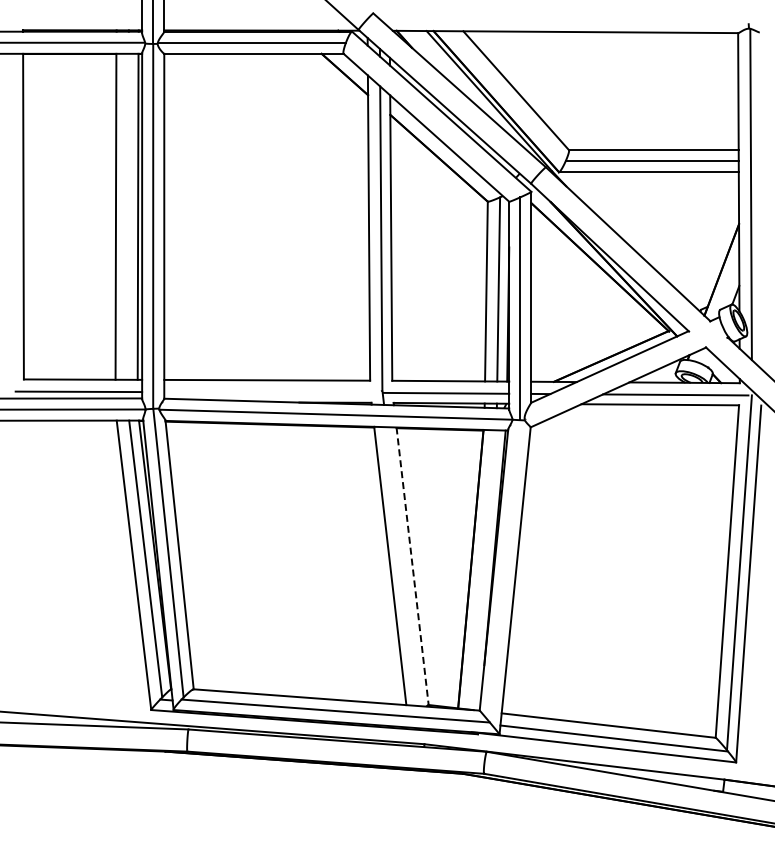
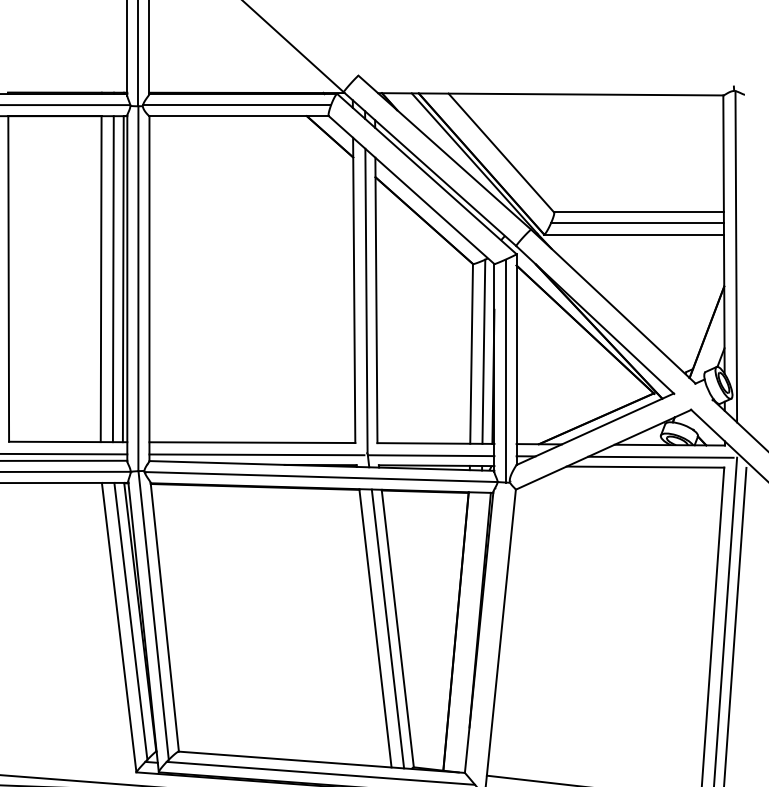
line: (127, 216) -> (112, 278), added
line: (271, 392) -> (256, 454), added
line: (402, 566) -> (387, 628), added
line: (412, 566) -> (397, 628), dashed -> solid

